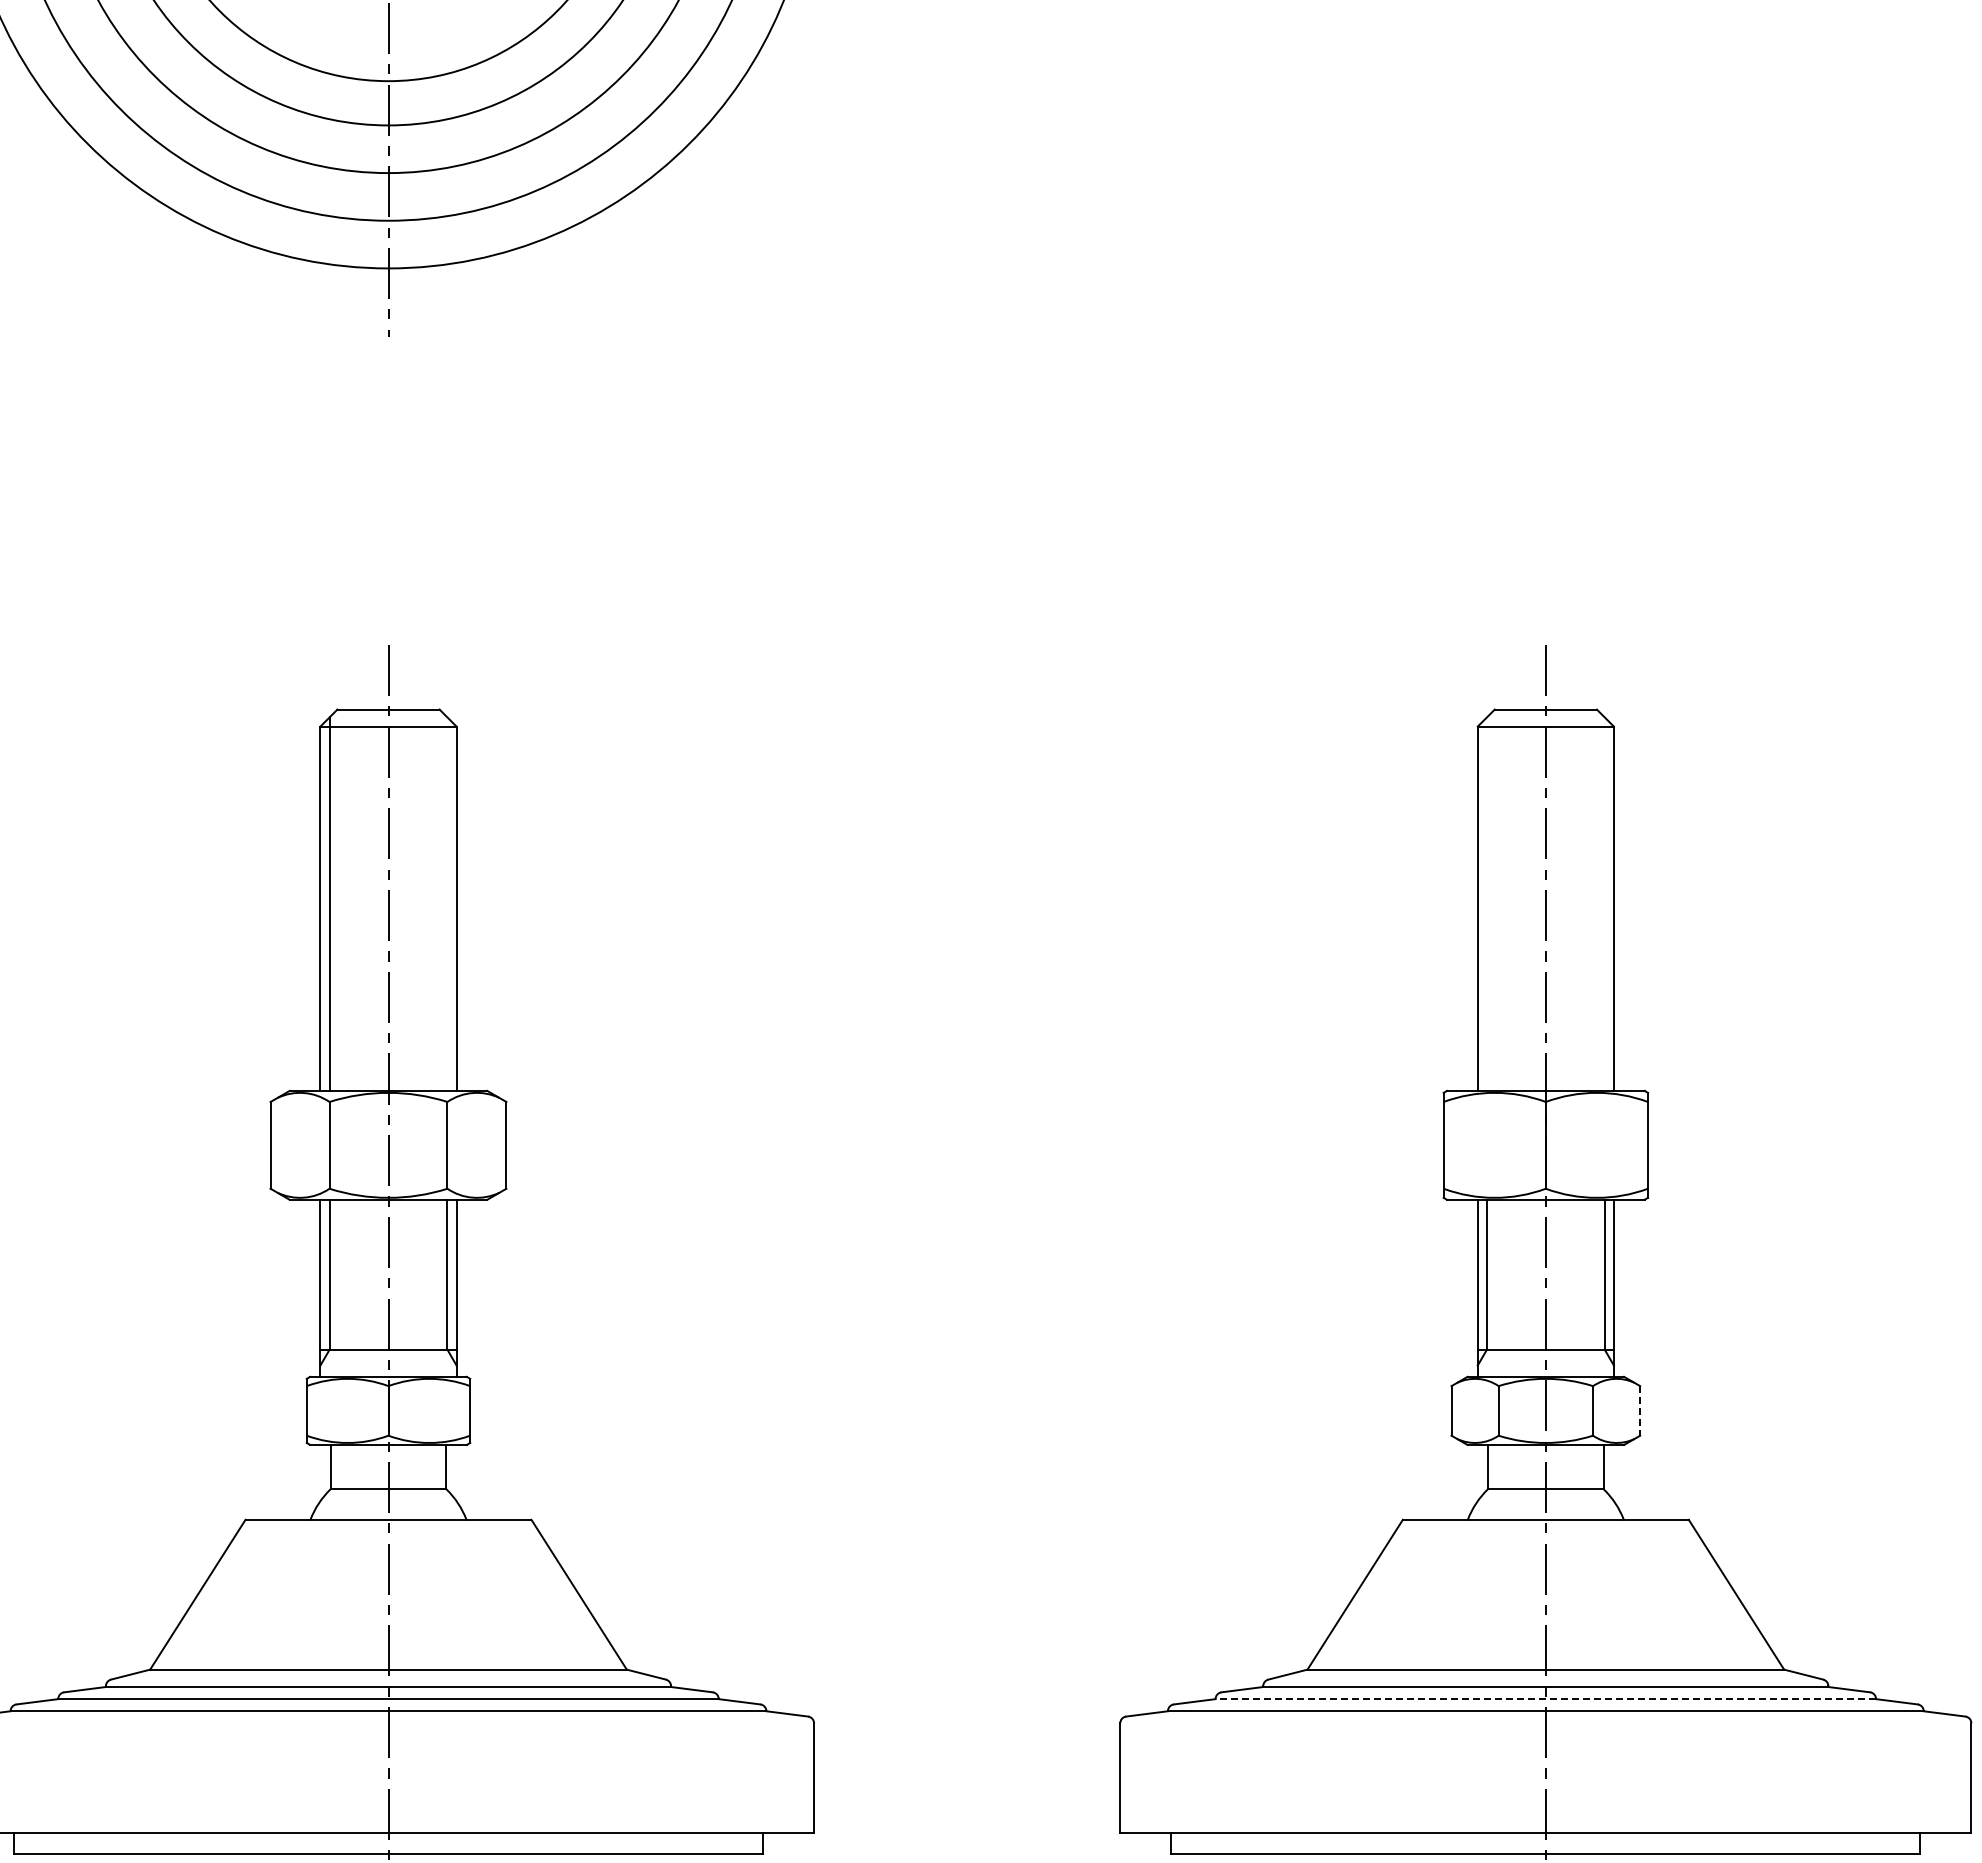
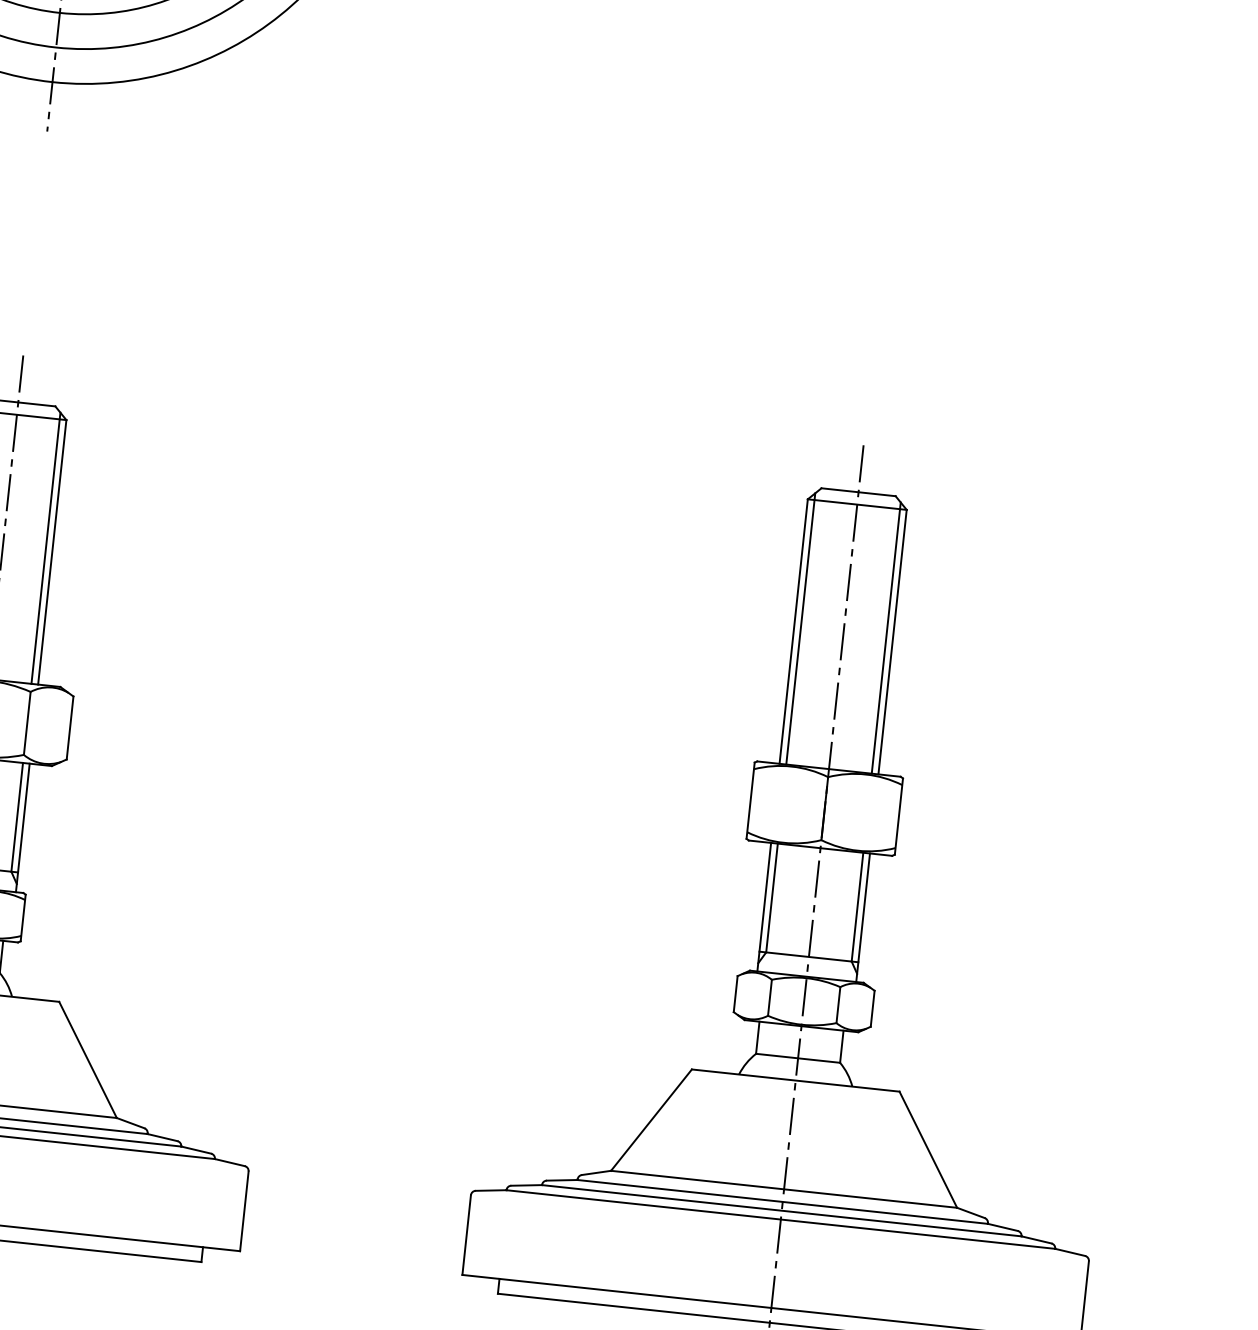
line: (447, 903) -> (46, 547), added
line: (1487, 903) -> (801, 628), added
line: (1604, 903) -> (886, 637), added
line: (1640, 1410) -> (872, 1008), dashed -> solid
line: (1545, 1699) -> (781, 1210), dashed -> solid

